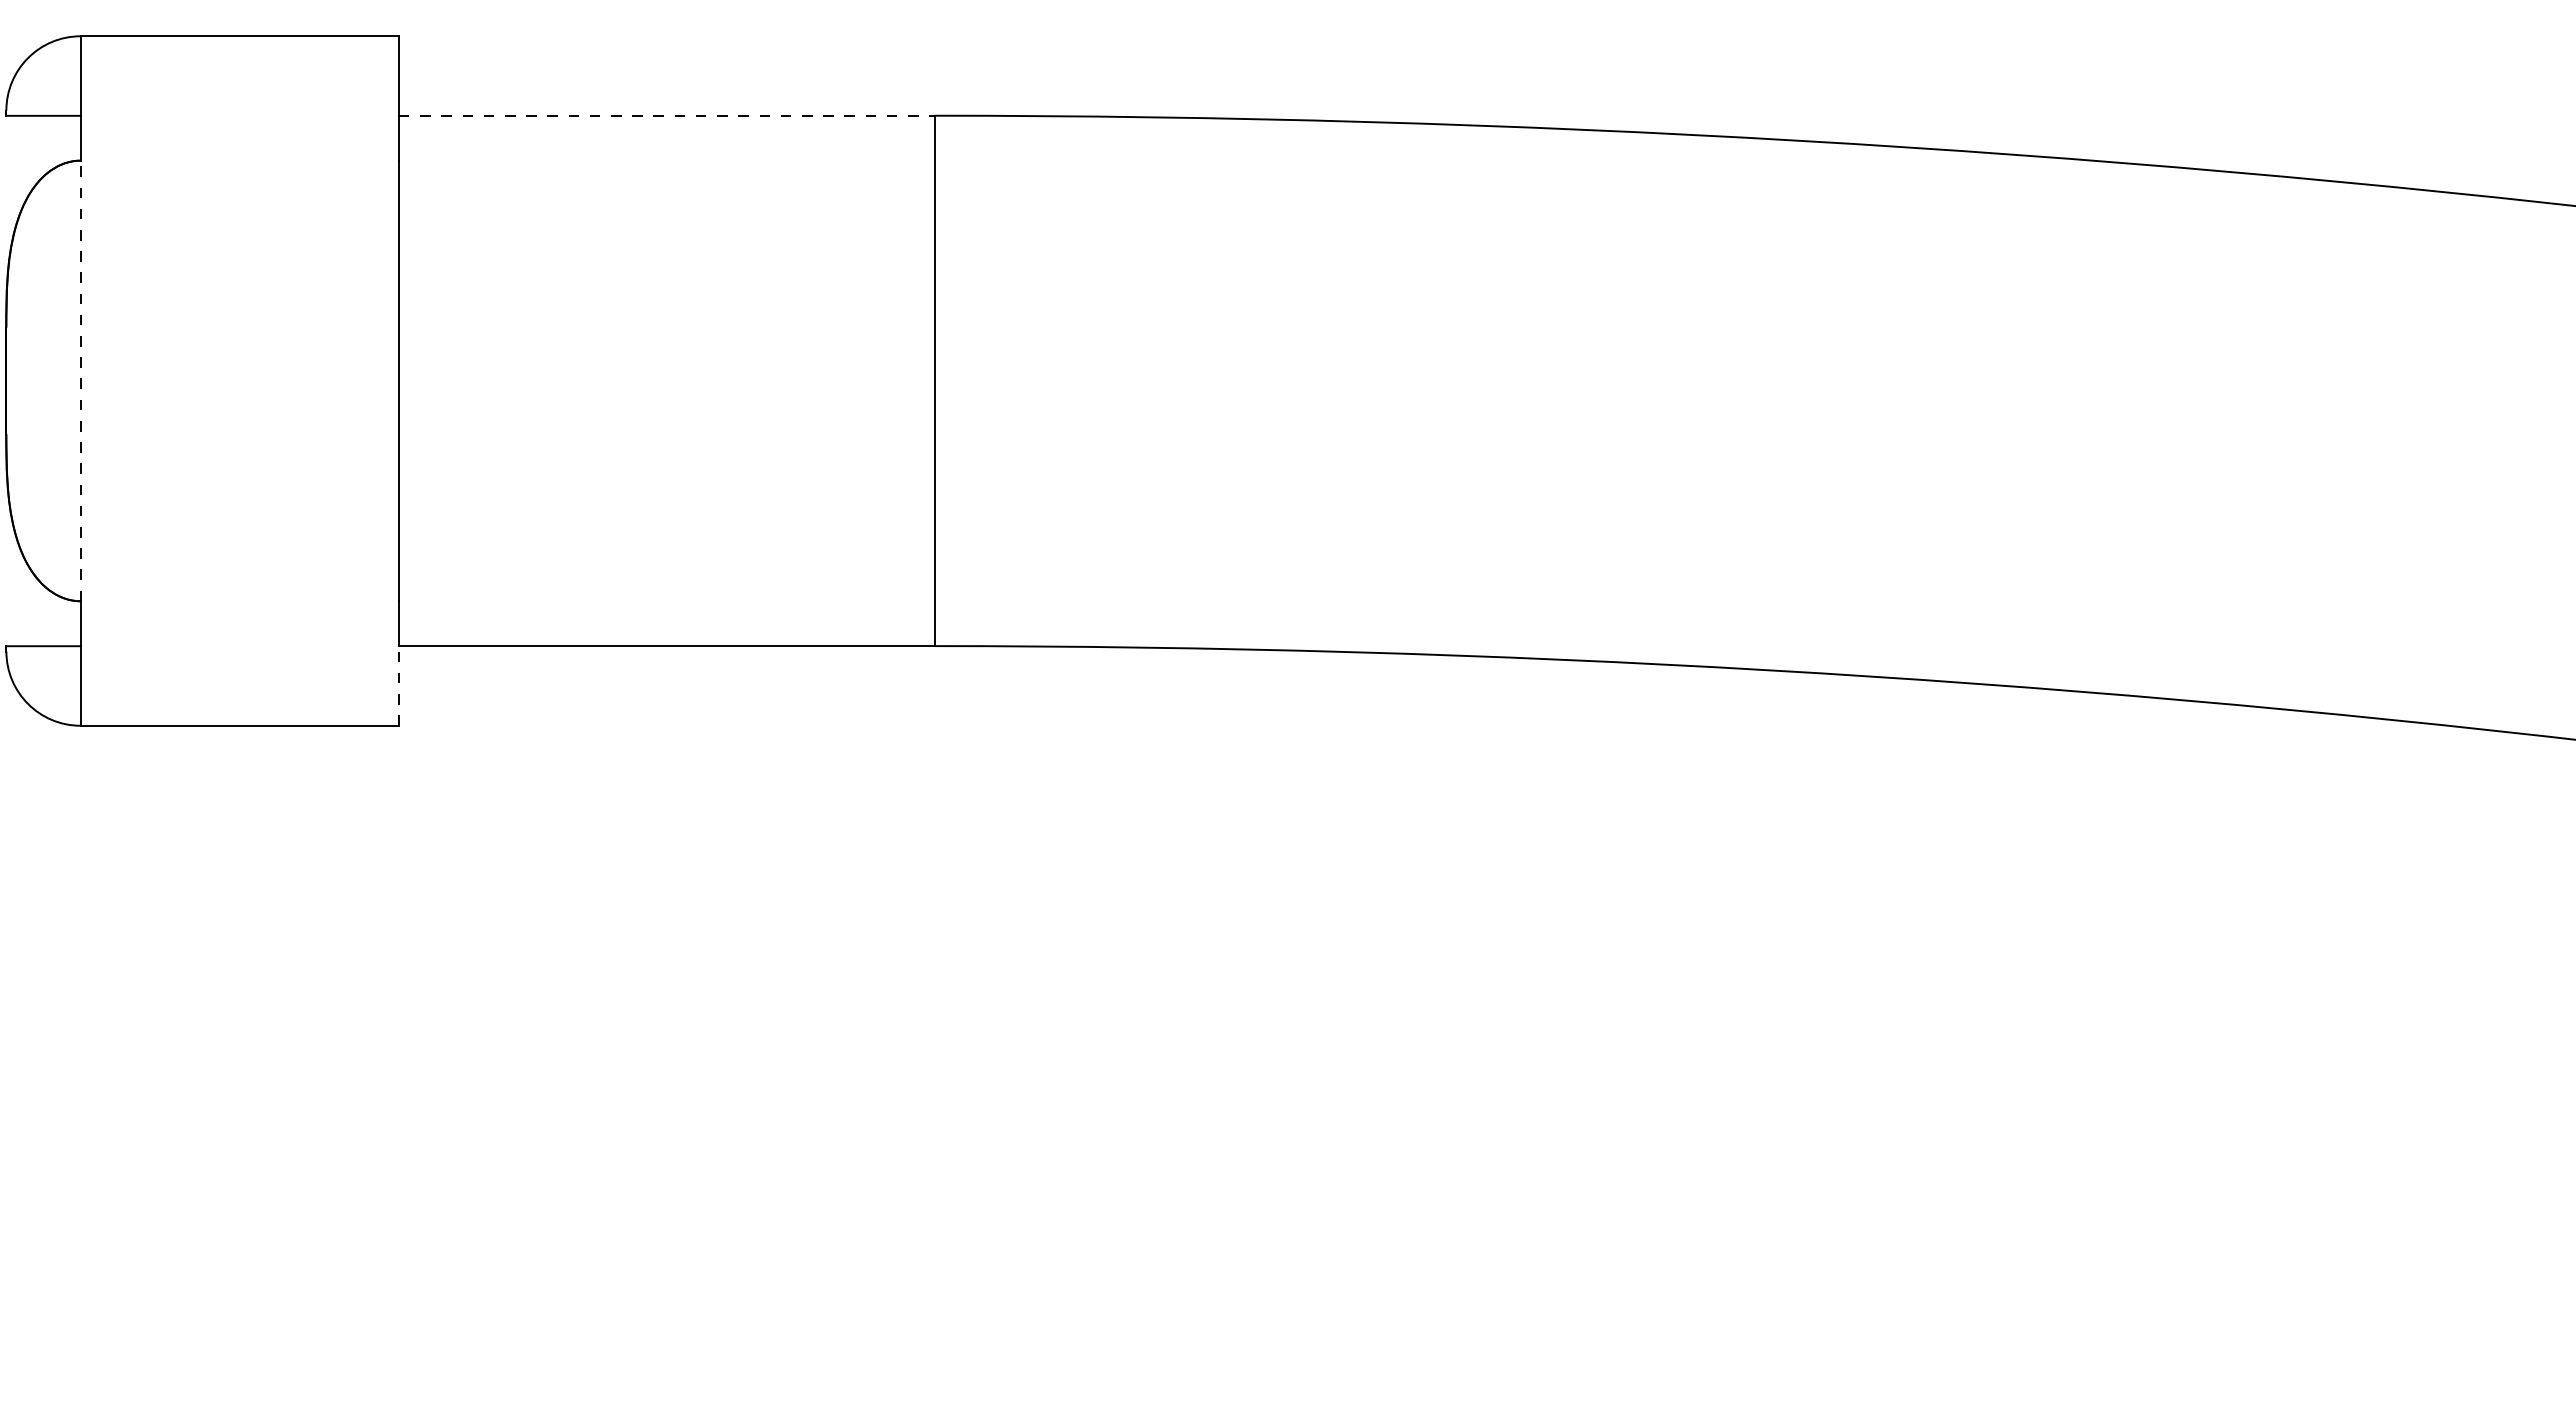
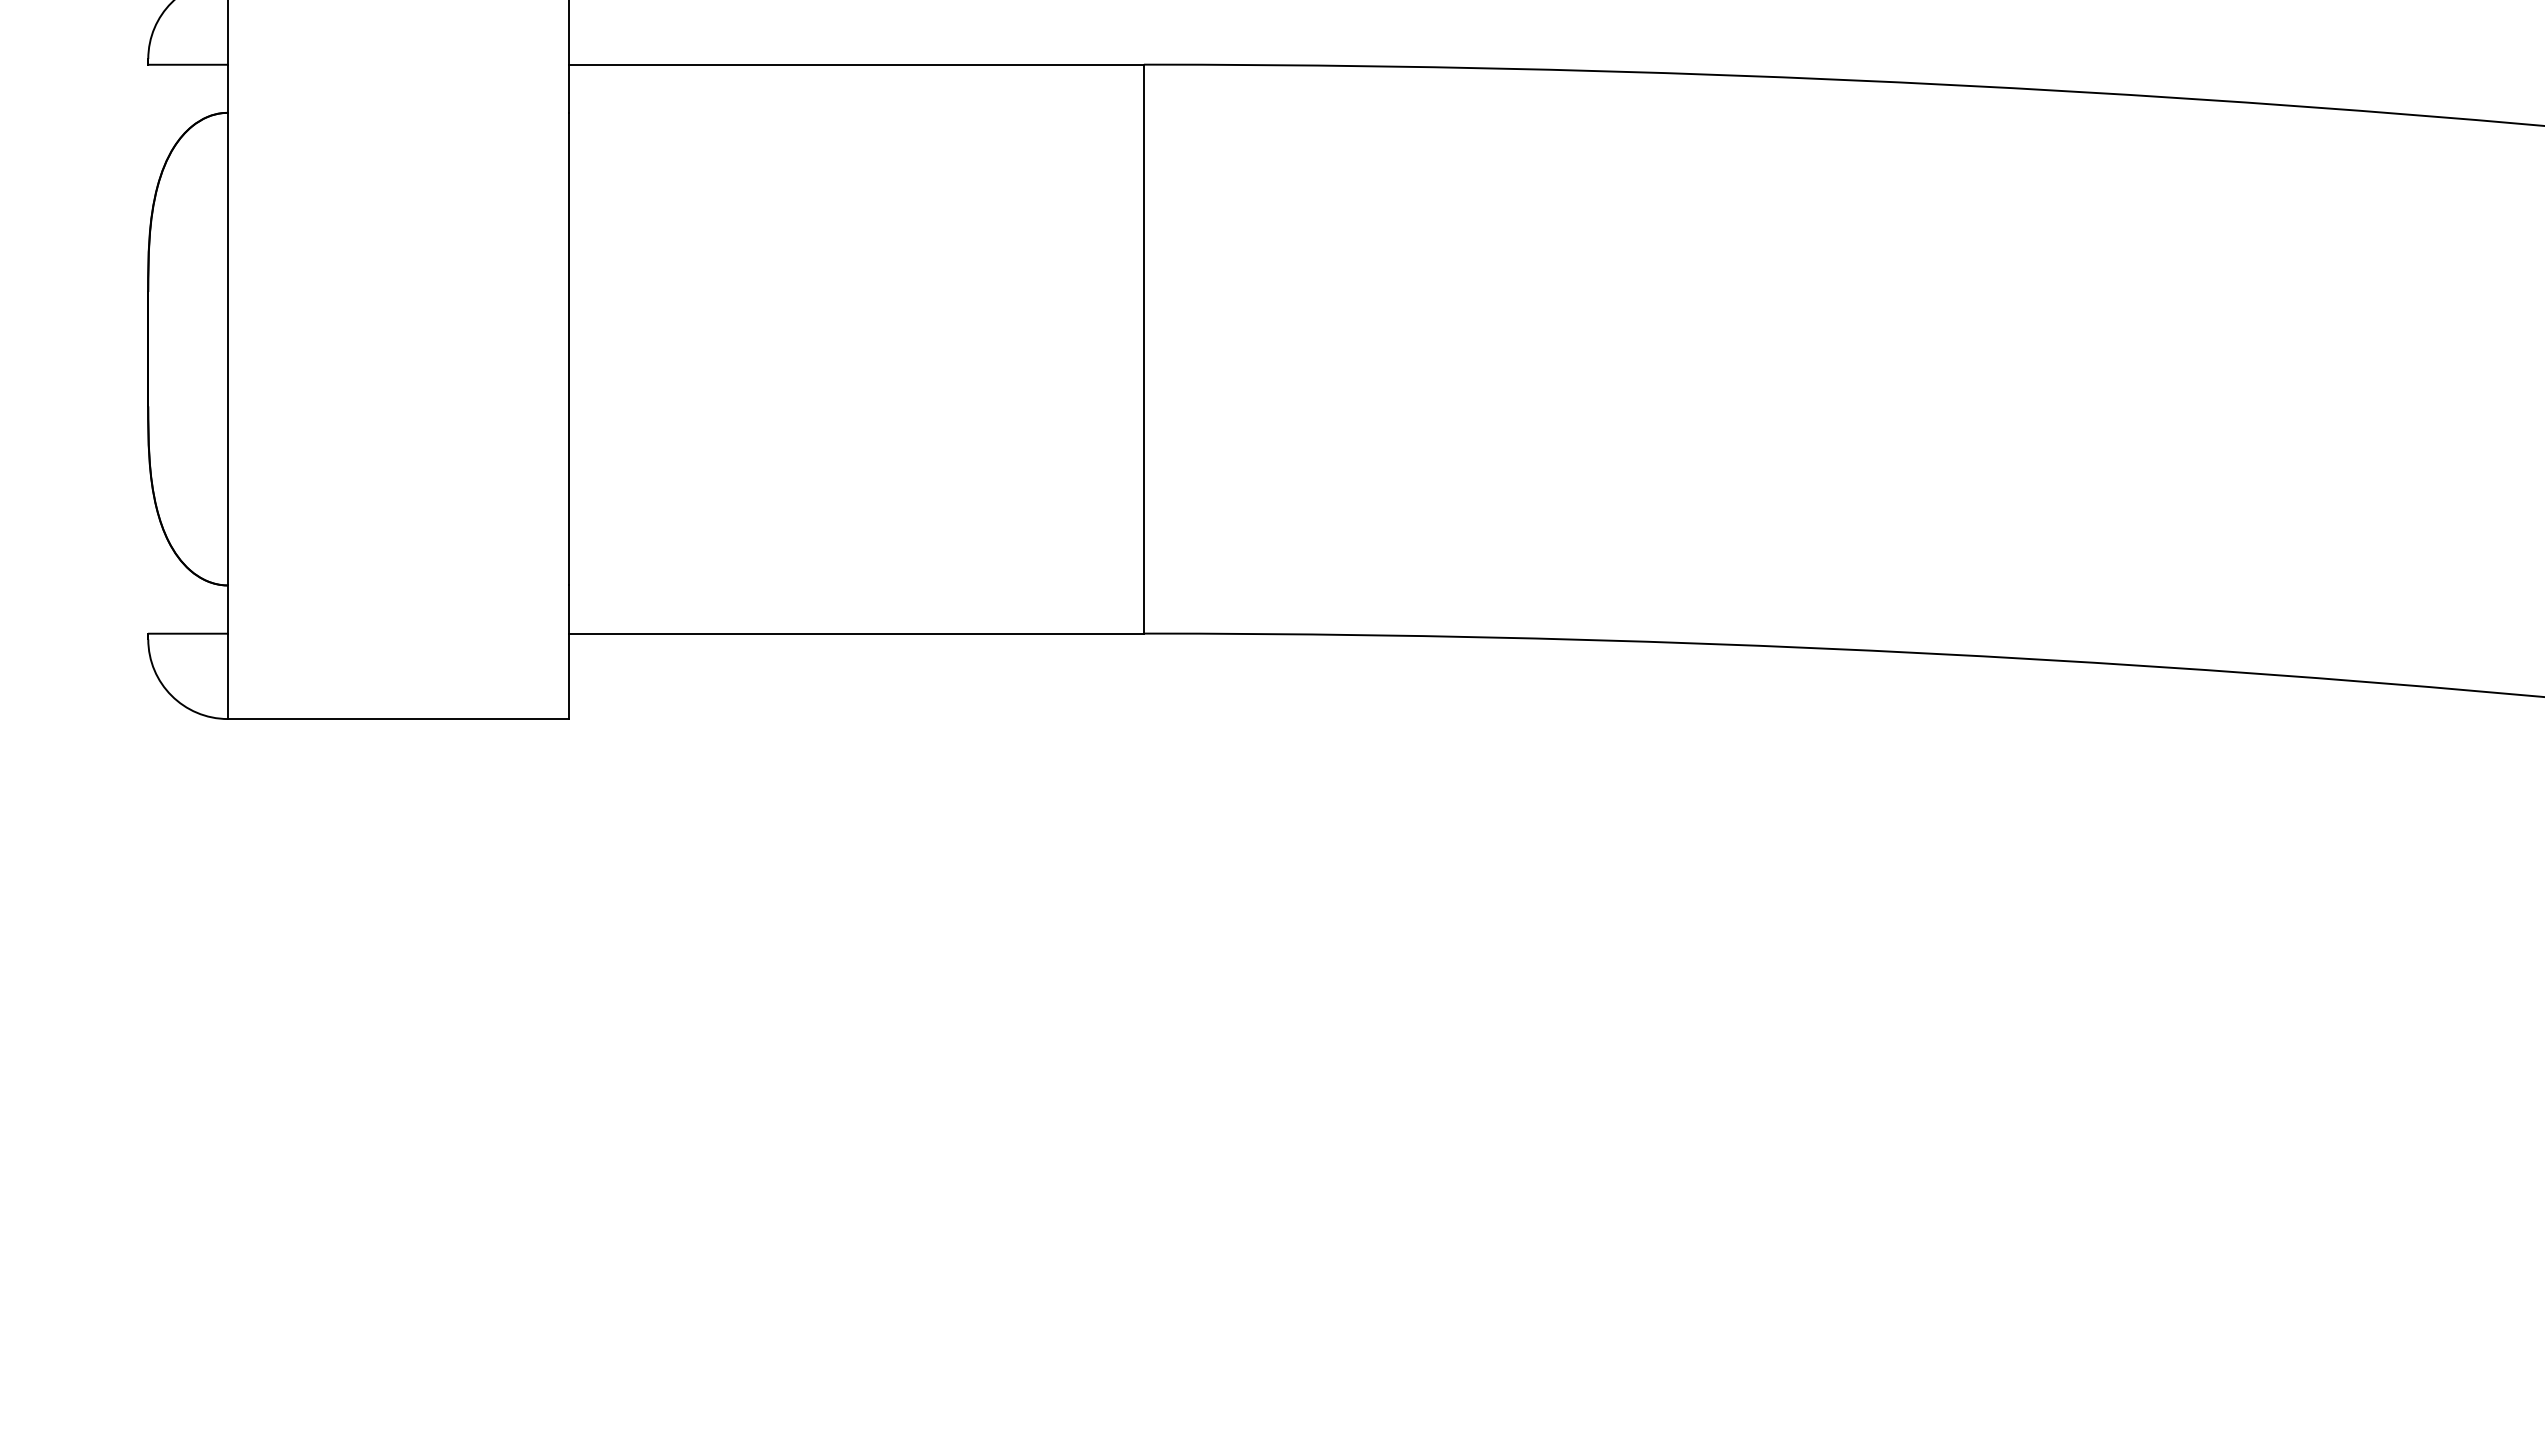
line: (666, 115) -> (856, 64), dashed -> solid
line: (80, 380) -> (227, 348), dashed -> solid
line: (398, 685) -> (568, 675), dashed -> solid

